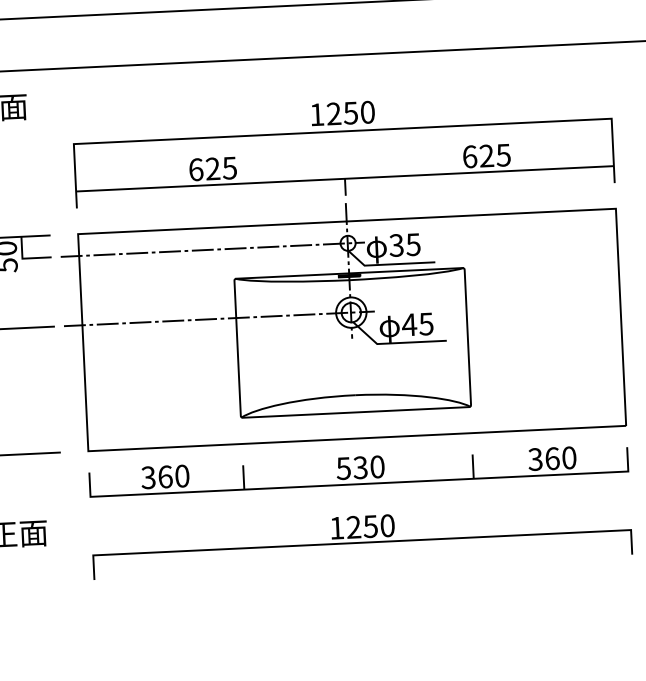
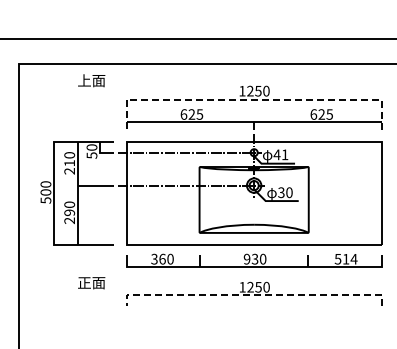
line: (343, 131) -> (254, 99), solid -> dashed
text: (403, 244) -> (280, 154), 35 -> 41
text: (415, 324) -> (284, 192), 45 -> 30
text: (553, 457) -> (346, 258), 360 -> 514
text: (342, 467) -> (246, 258), 530 -> 930
line: (362, 542) -> (254, 294), solid -> dashed

